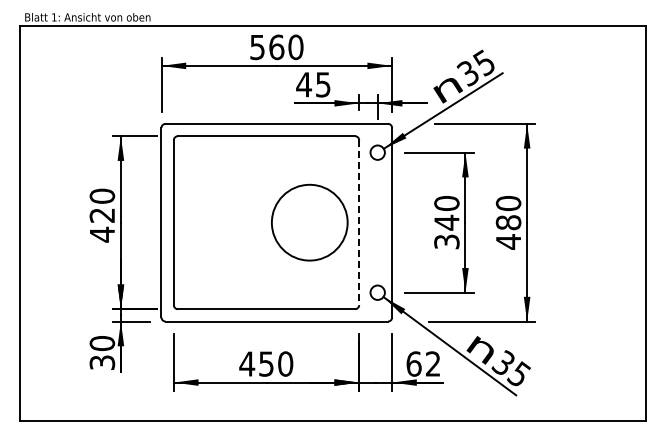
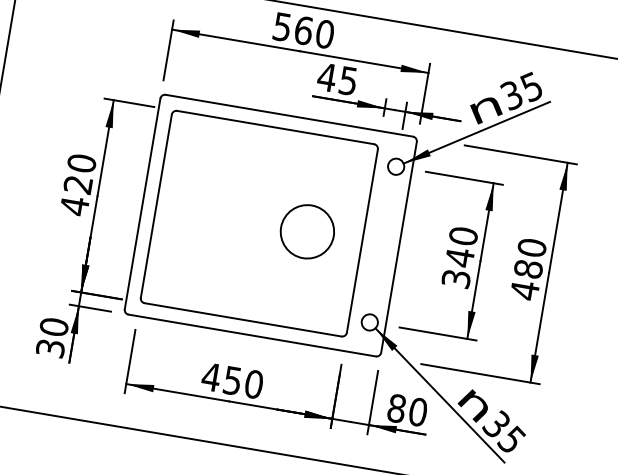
circle: (309, 222) -> (307, 231), size x0.62
line: (359, 223) -> (362, 242), dashed -> solid
text: (423, 363) -> (407, 409), 62 -> 80

